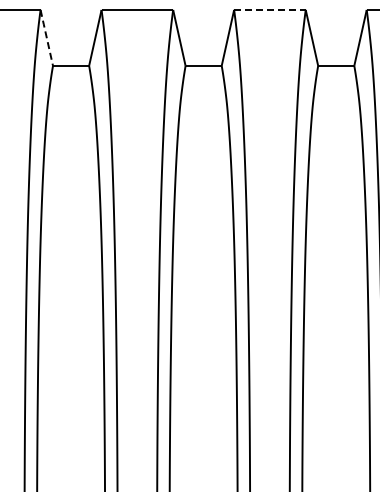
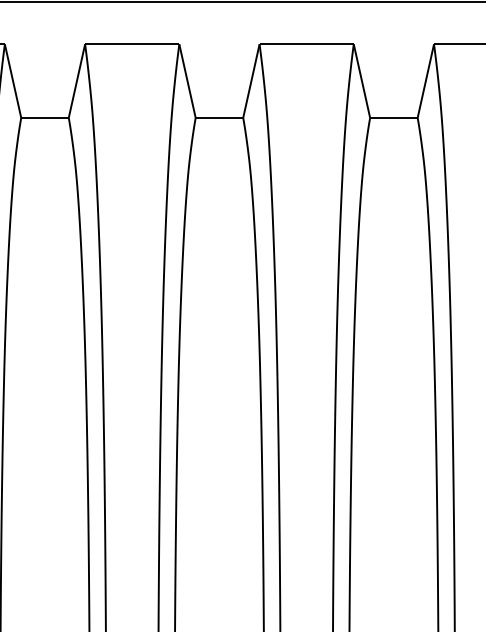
line: (270, 9) -> (307, 43), dashed -> solid
line: (46, 38) -> (12, 81), dashed -> solid

